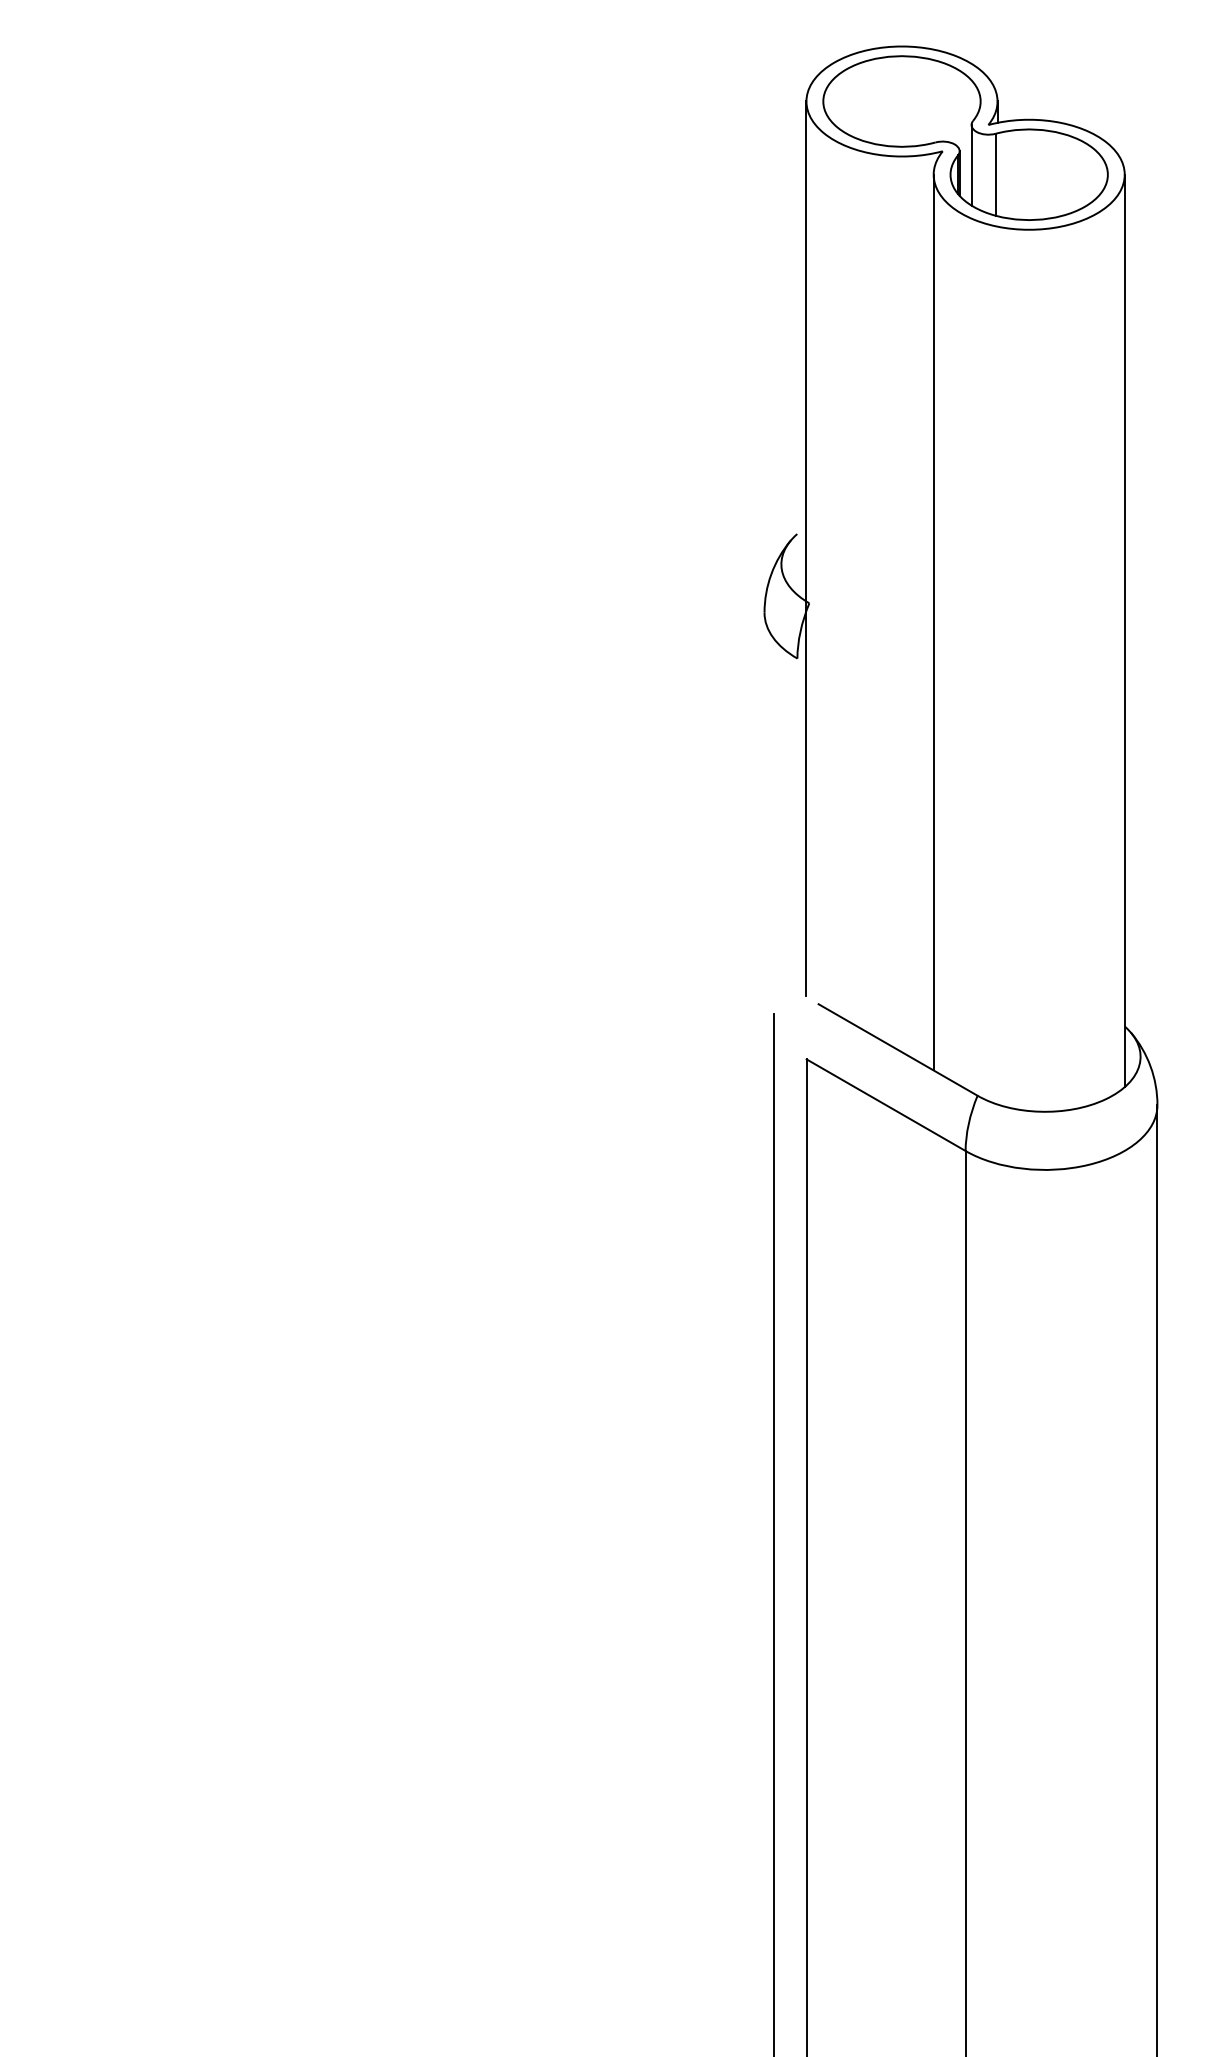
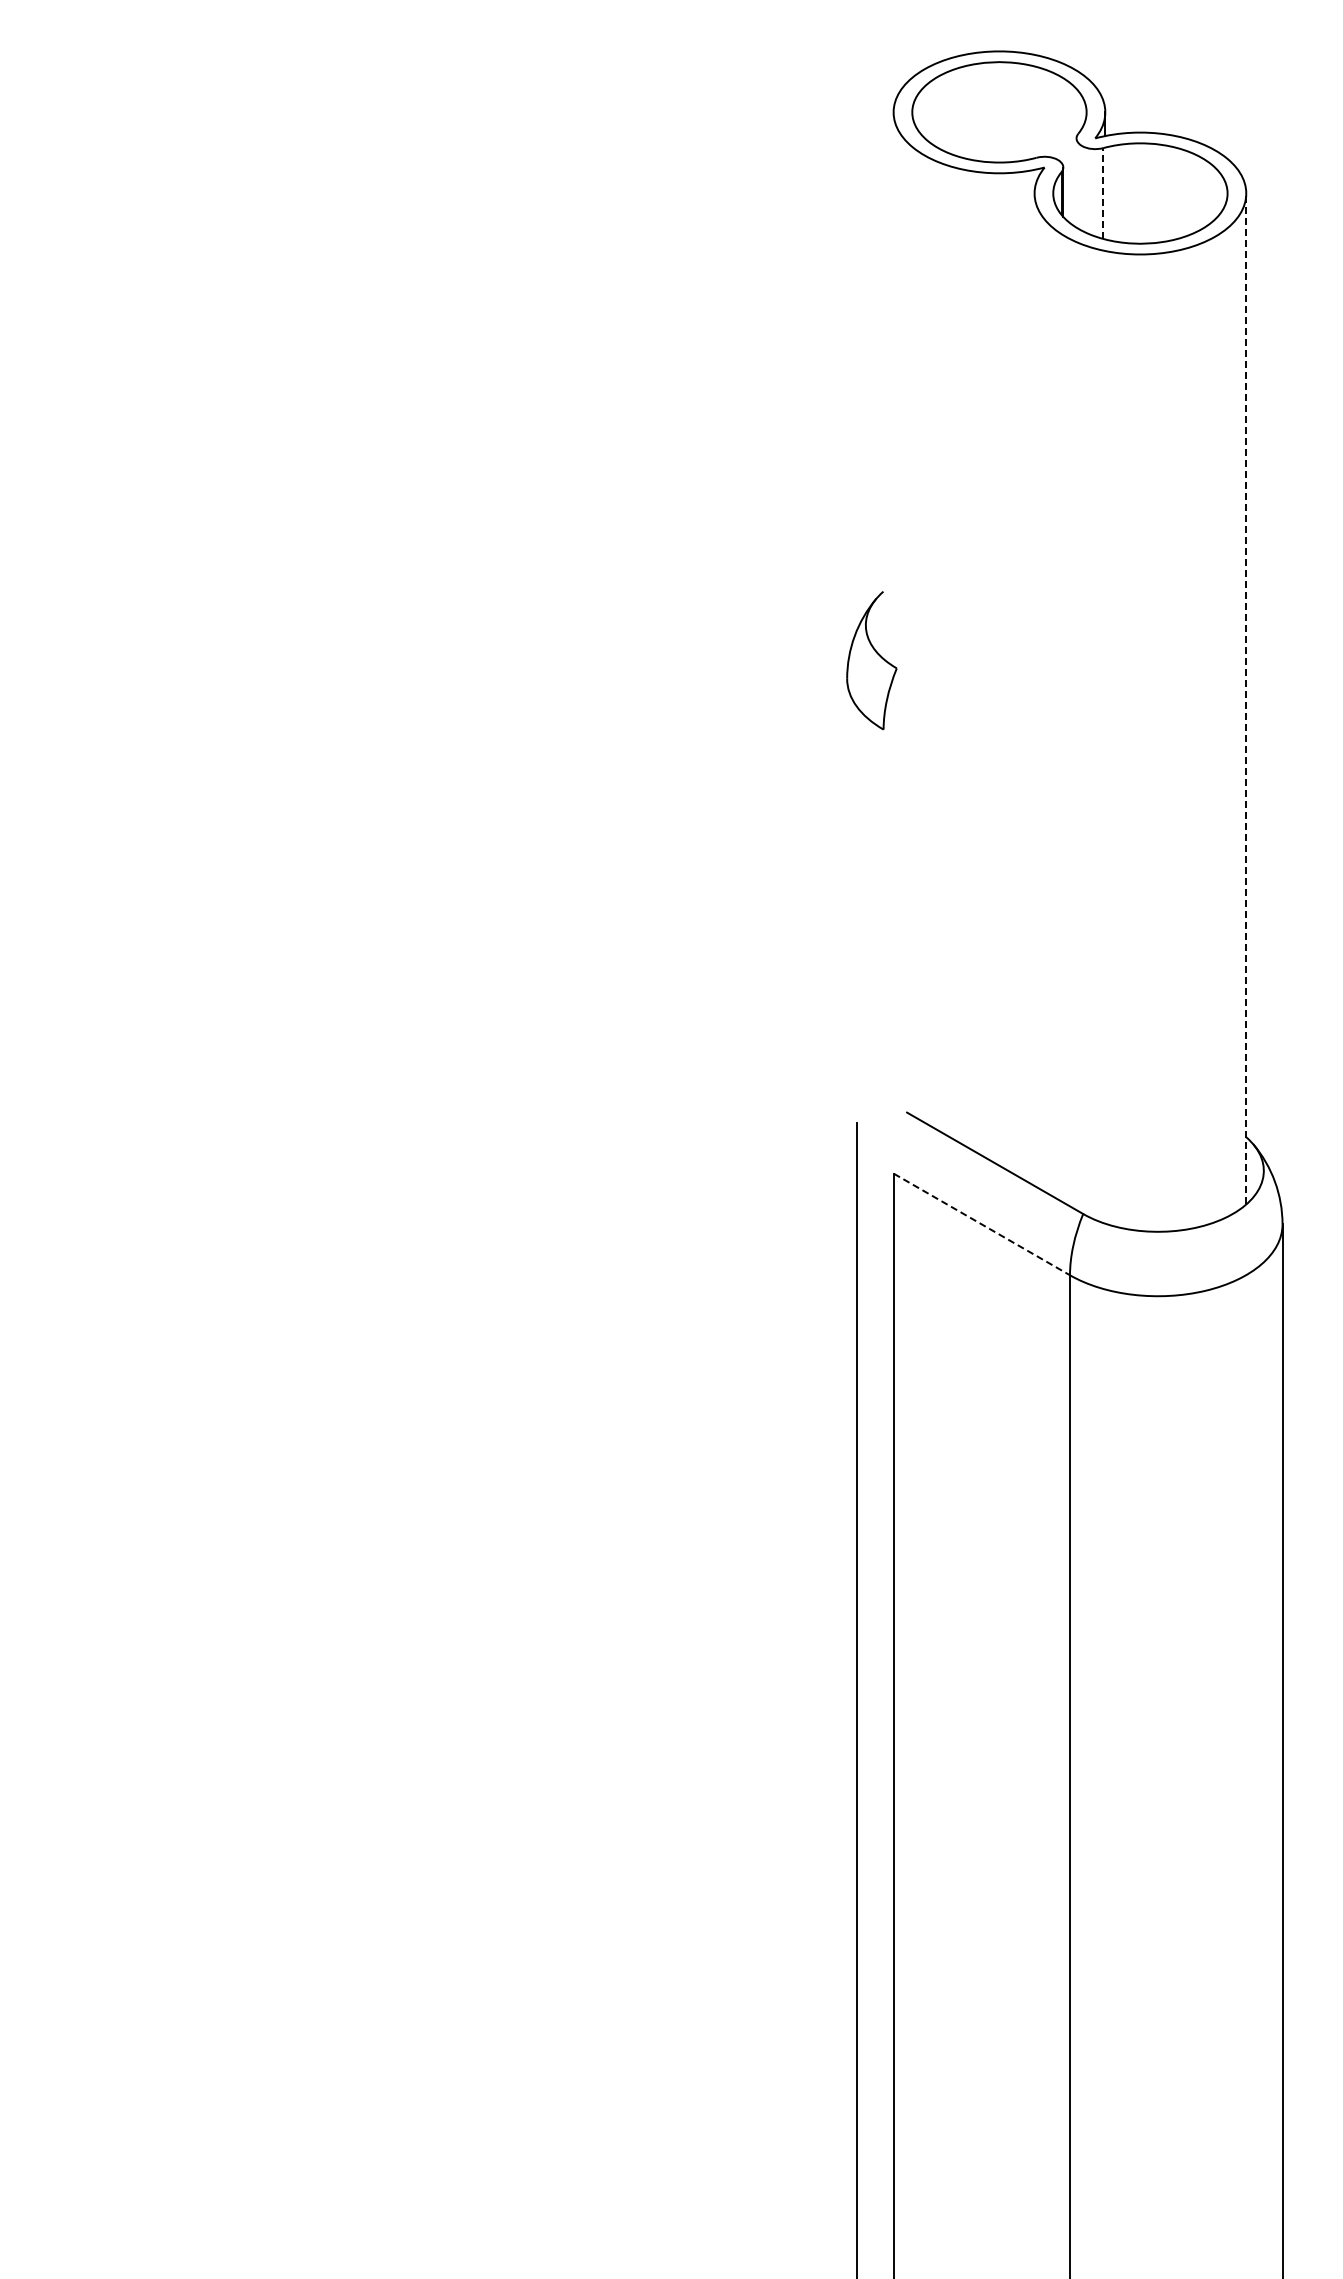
line: (971, 164) -> (1076, 182), removed
line: (995, 173) -> (1103, 192), solid -> dashed
line: (806, 548) -> (893, 607), removed
line: (933, 622) -> (1034, 689), removed
line: (1124, 630) -> (1246, 698), solid -> dashed
line: (885, 1105) -> (981, 1224), solid -> dashed

